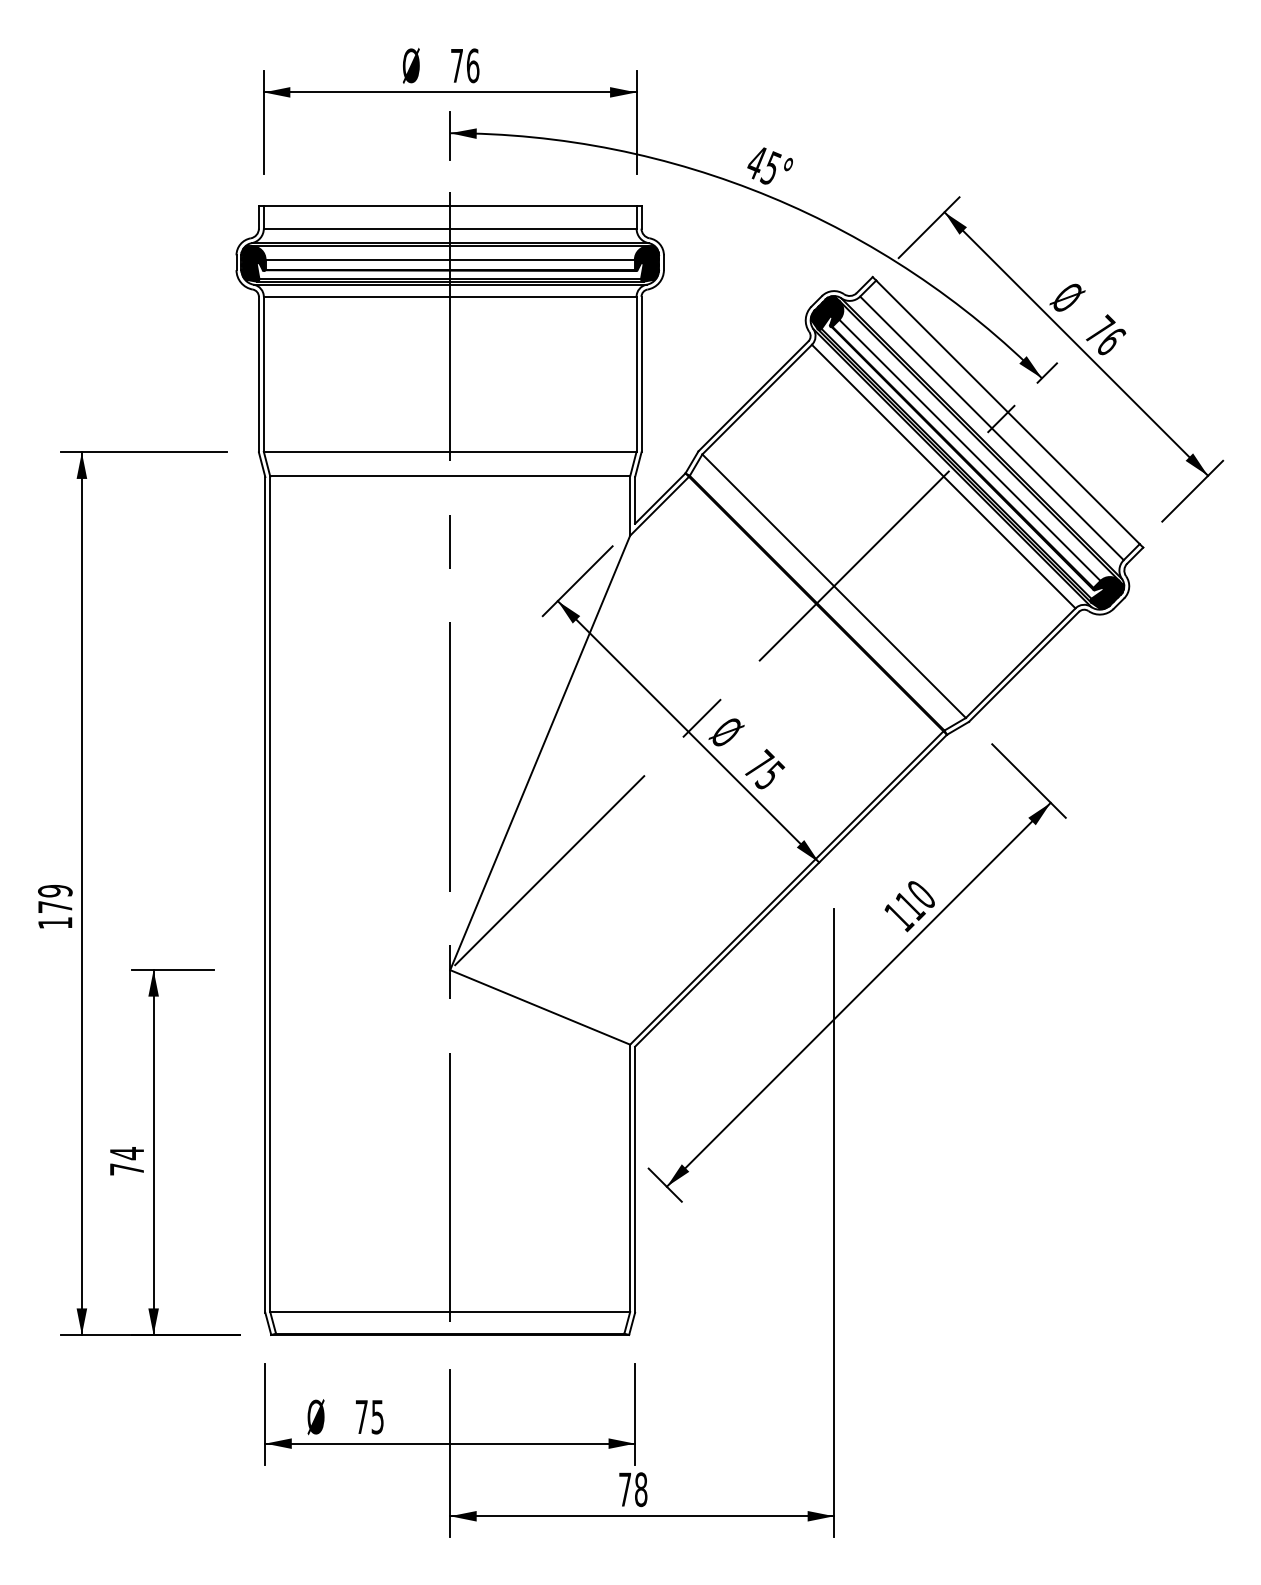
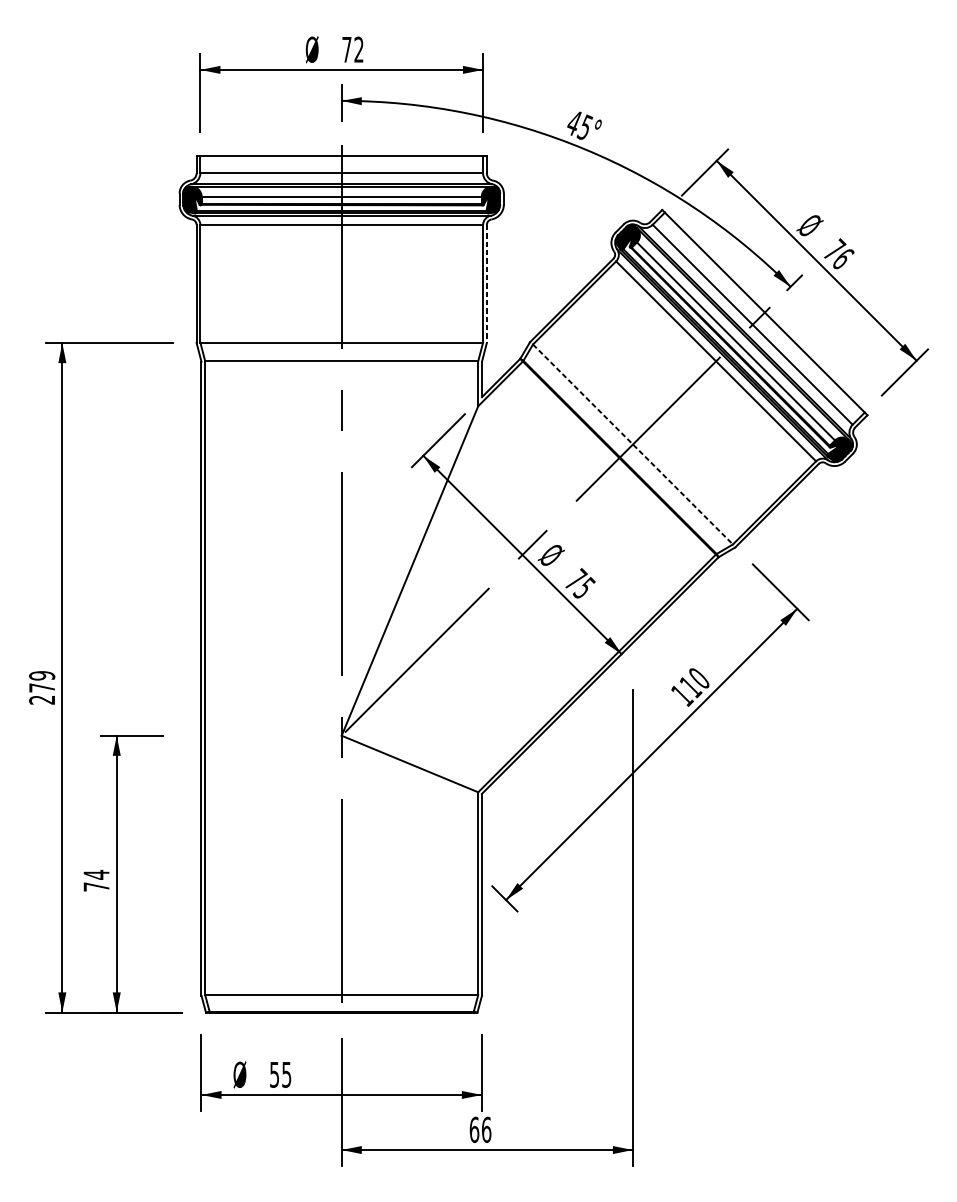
text: (472, 65) -> (358, 49), 76 -> 72
line: (641, 374) -> (486, 283), solid -> dashed
line: (834, 586) -> (633, 444), solid -> dashed
text: (55, 923) -> (42, 700), 179 -> 279
text: (361, 1417) -> (274, 1075), 75 -> 55
text: (633, 1489) -> (480, 1129), 78 -> 66

